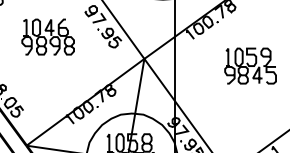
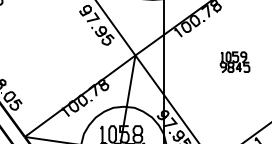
part: (47, 36) -> (44, 34), removed
part: (250, 65) -> (235, 61), size x0.6

